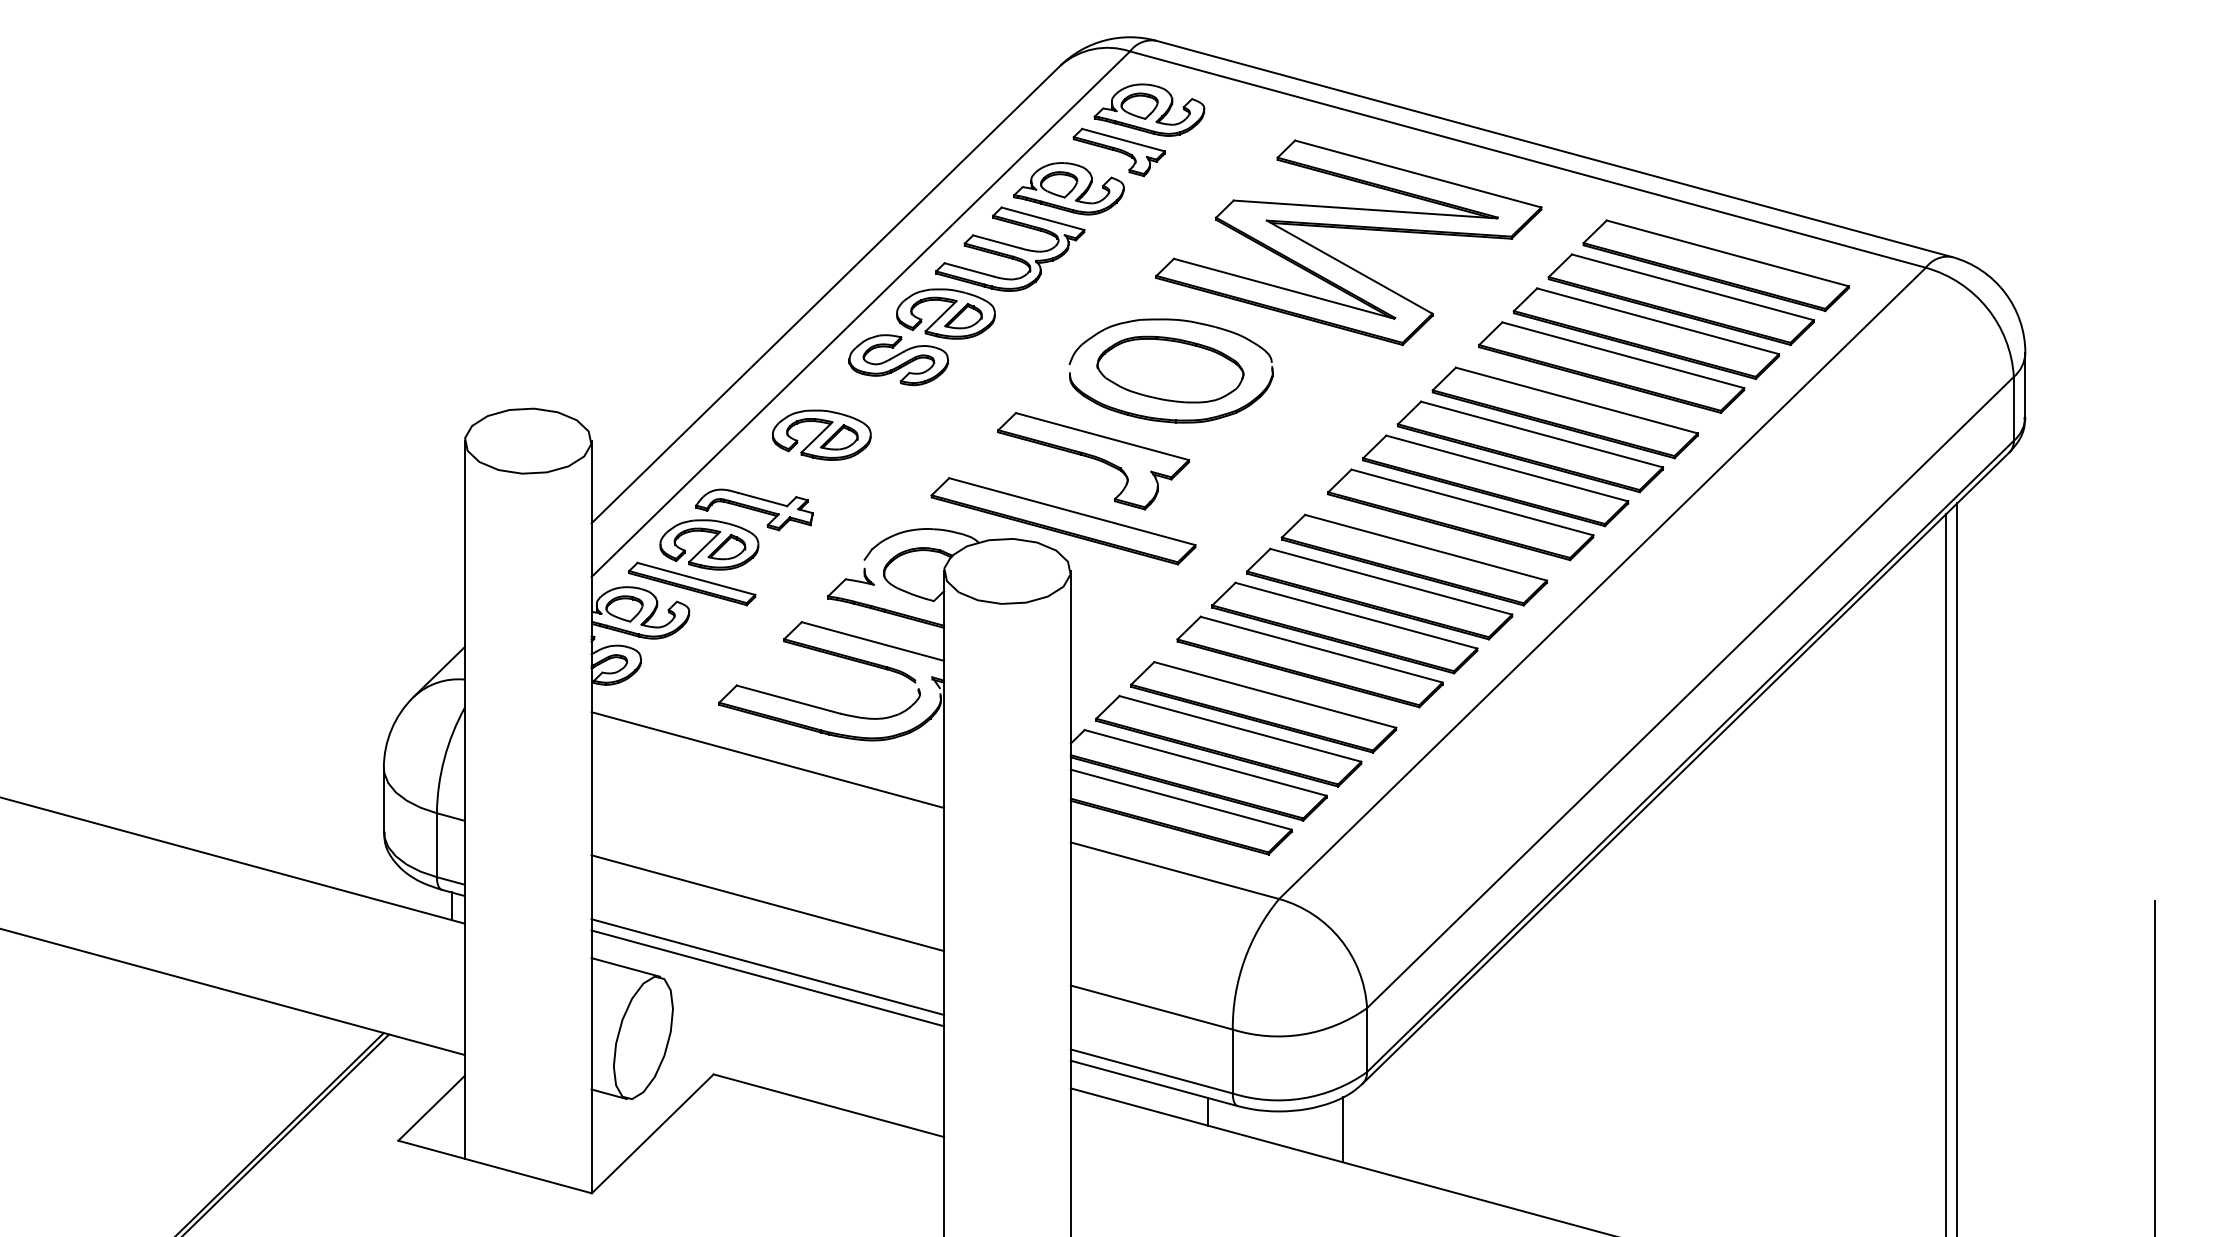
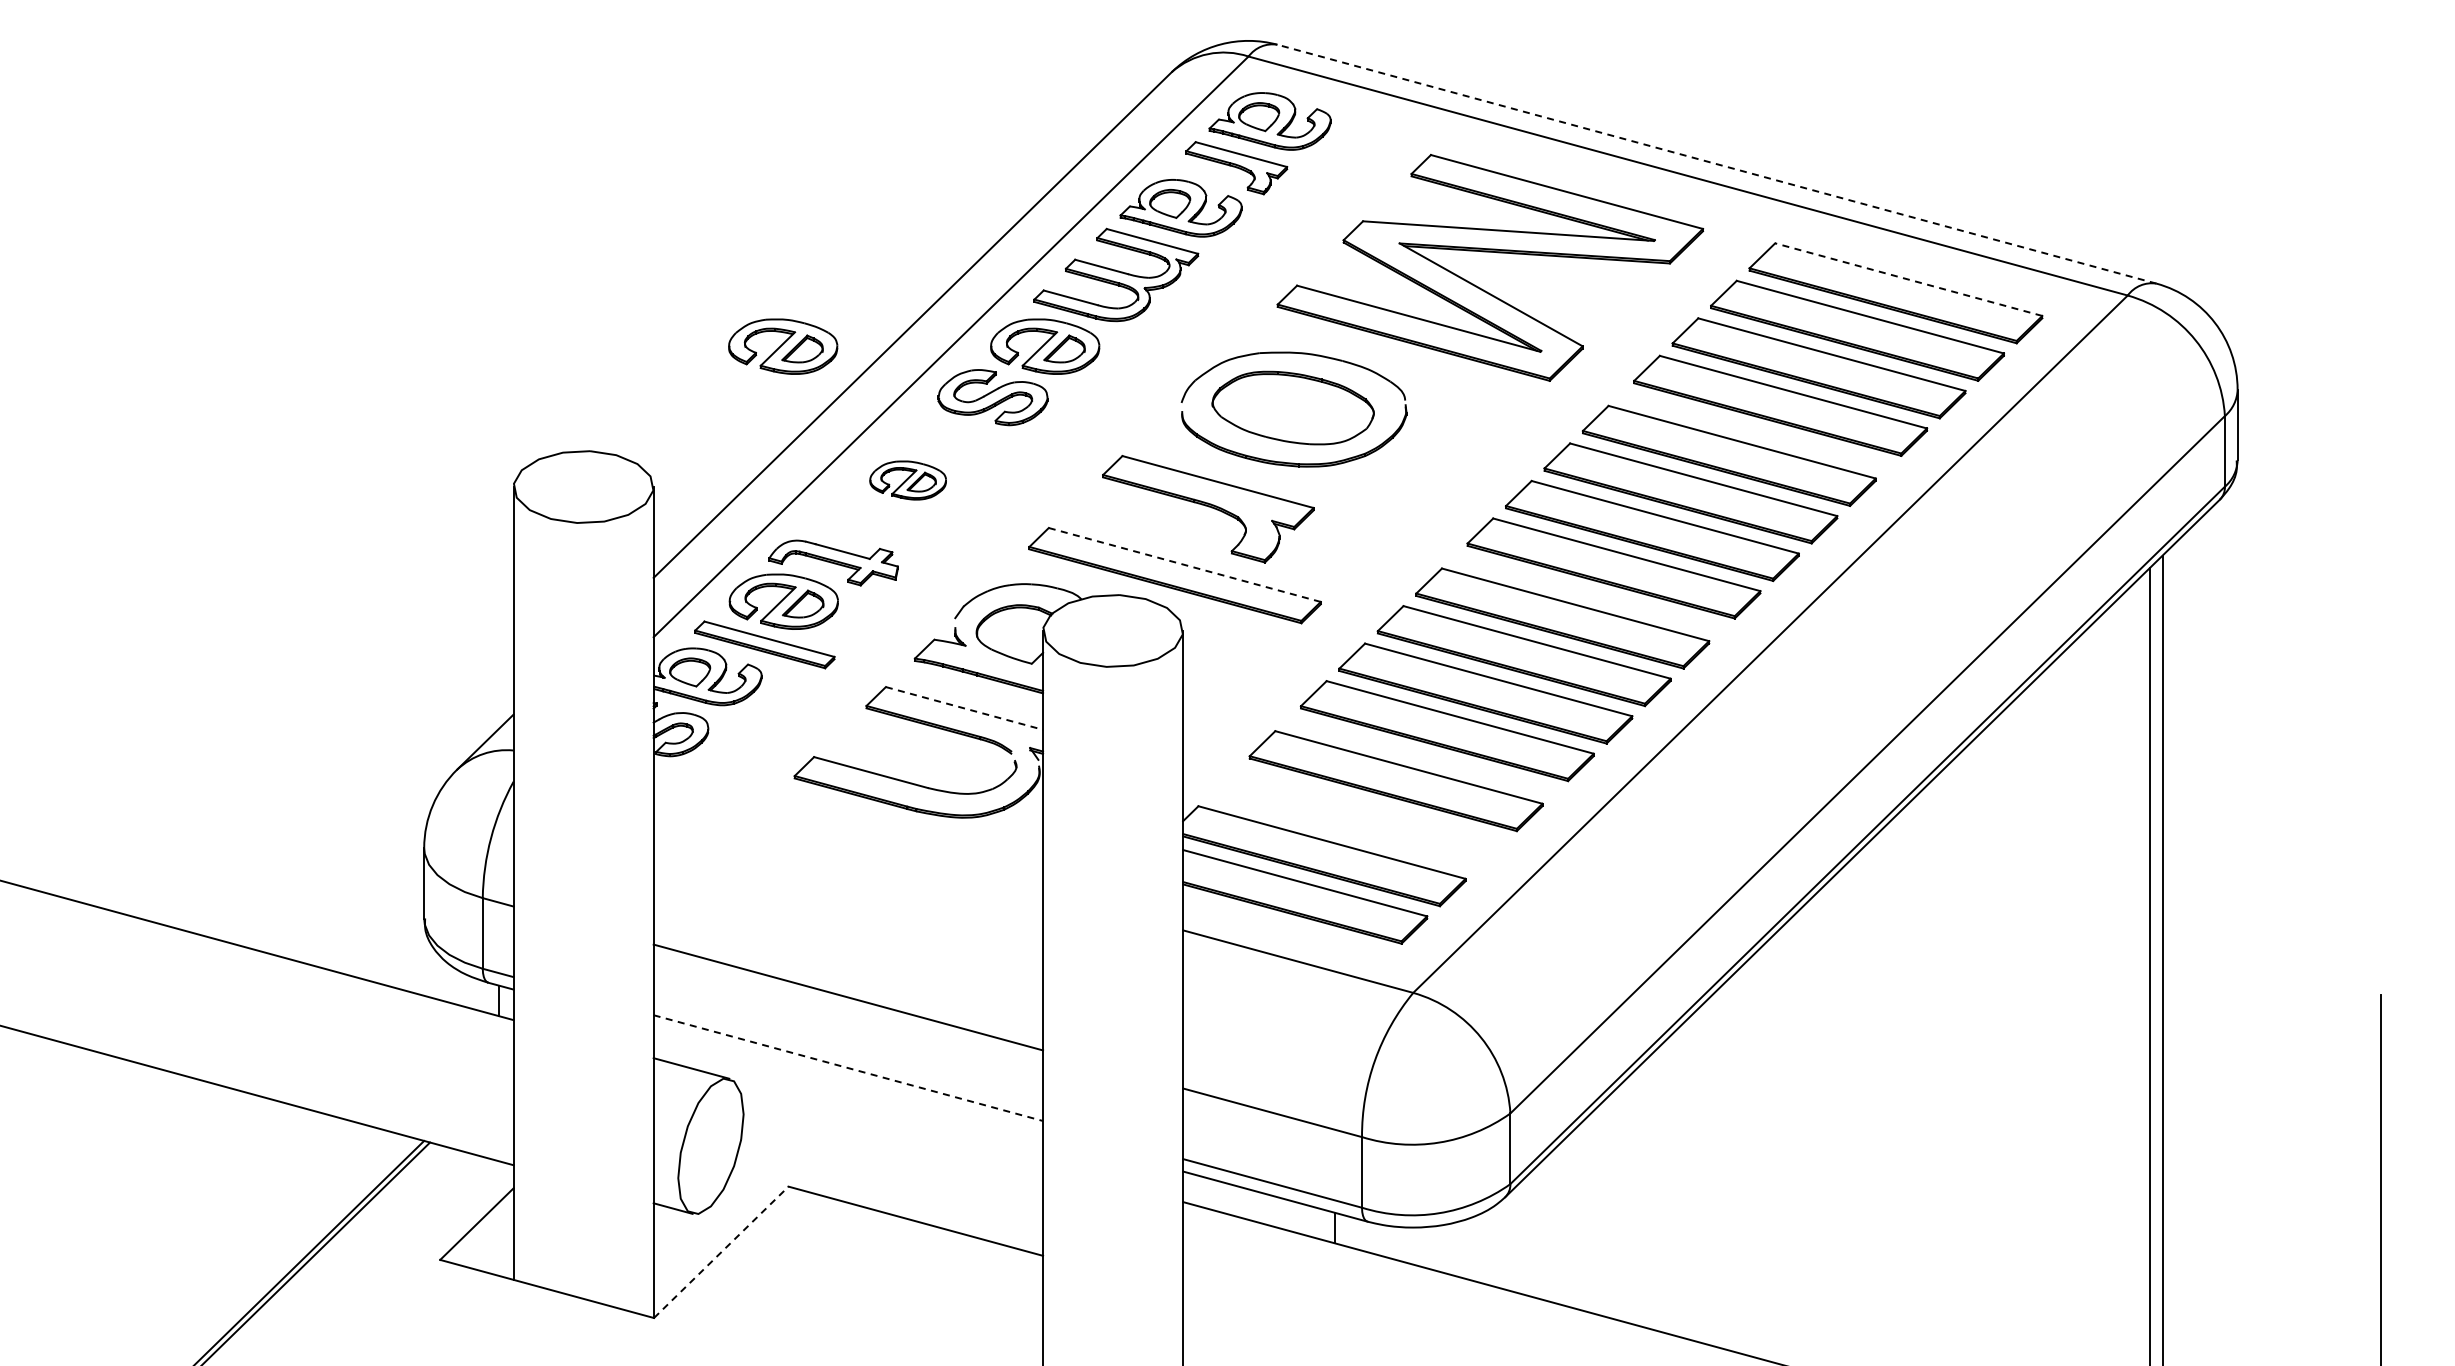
line: (1553, 149) -> (1716, 164), solid -> dashed
line: (1727, 253) -> (1908, 279), solid -> dashed
part: (709, 313) -> (783, 346), added
part: (822, 435) -> (908, 480), size x0.7
line: (1072, 511) -> (1184, 564), solid -> dashed
line: (872, 641) -> (964, 708), solid -> dashed
part: (1228, 741) -> (1357, 818), removed
line: (767, 760) -> (848, 839), removed
line: (767, 967) -> (848, 1068), solid -> dashed
line: (767, 978) -> (848, 1080), removed
line: (1342, 1129) -> (1483, 1247), removed
line: (652, 1133) -> (721, 1251), solid -> dashed

